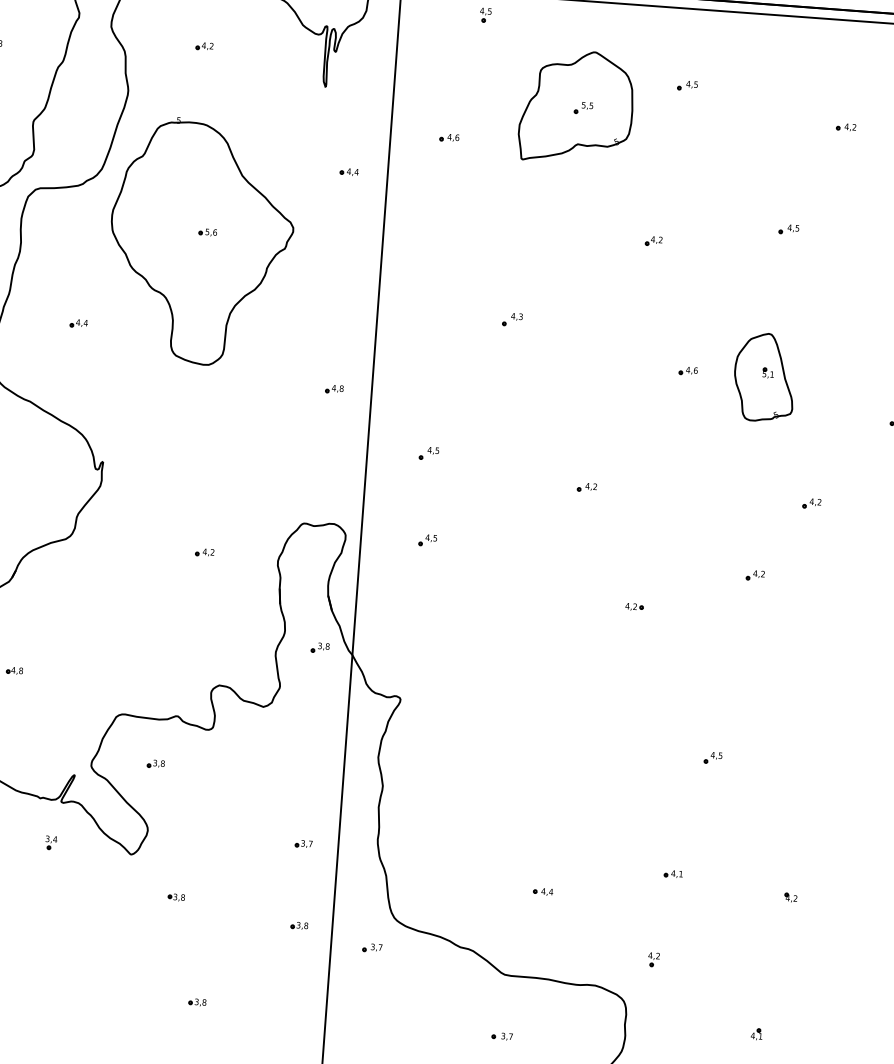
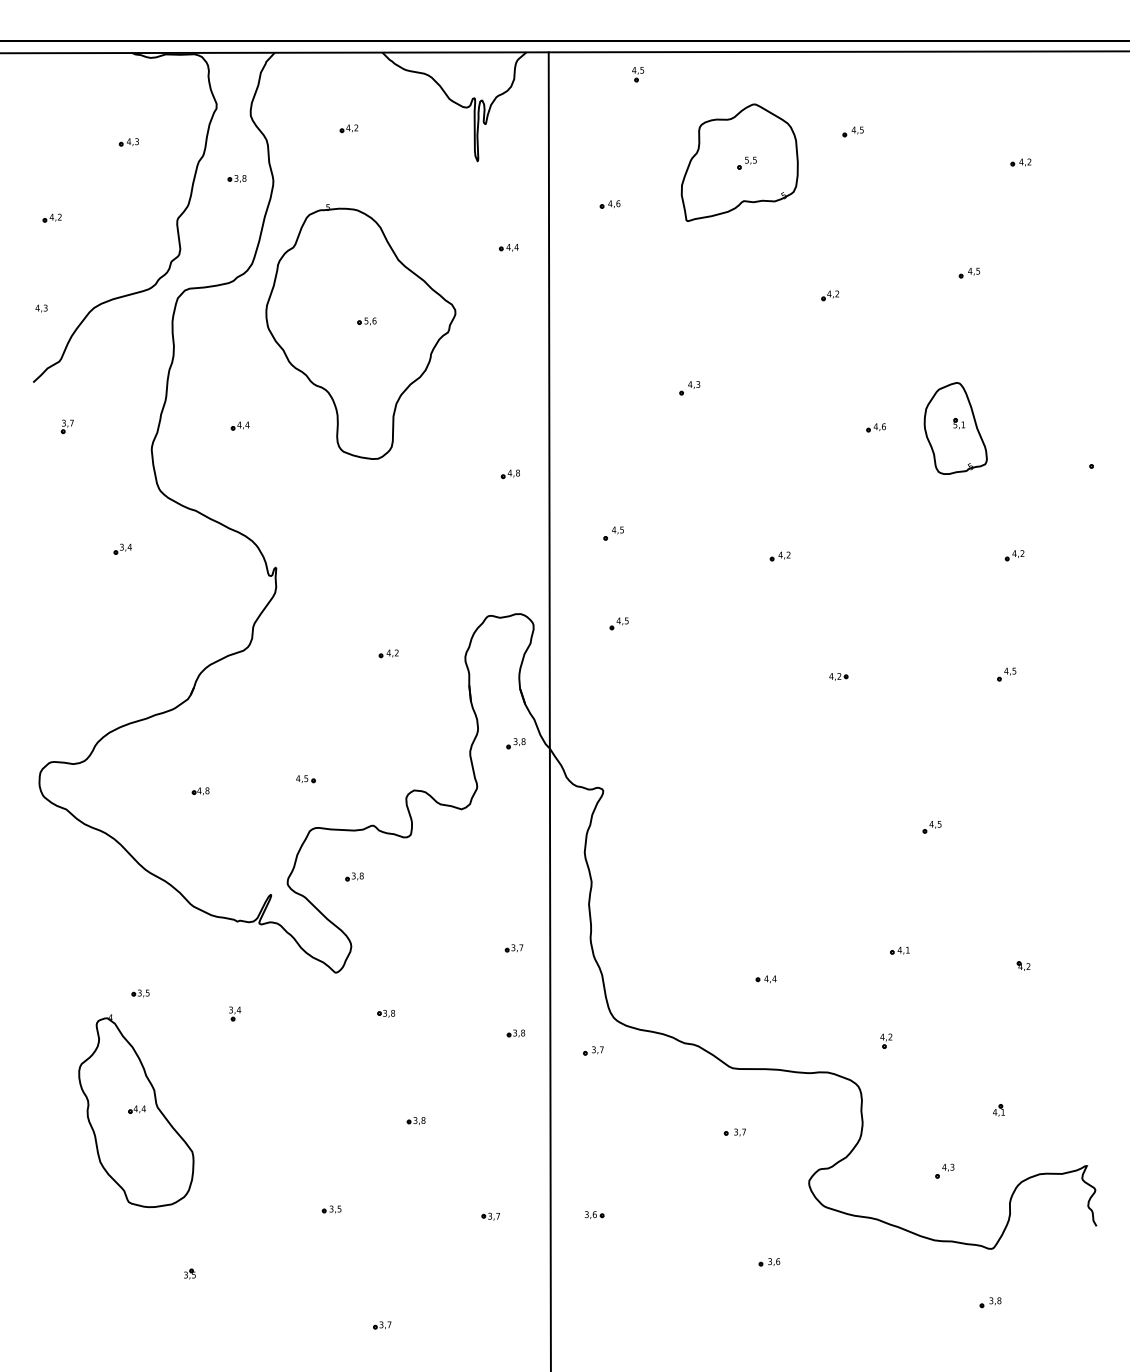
part: (93, 86) -> (236, 178), added
part: (755, 575) -> (961, 634), removed
part: (795, 616) -> (1006, 674), added
part: (115, 667) -> (305, 779), added
part: (51, 842) -> (235, 1013), moved

